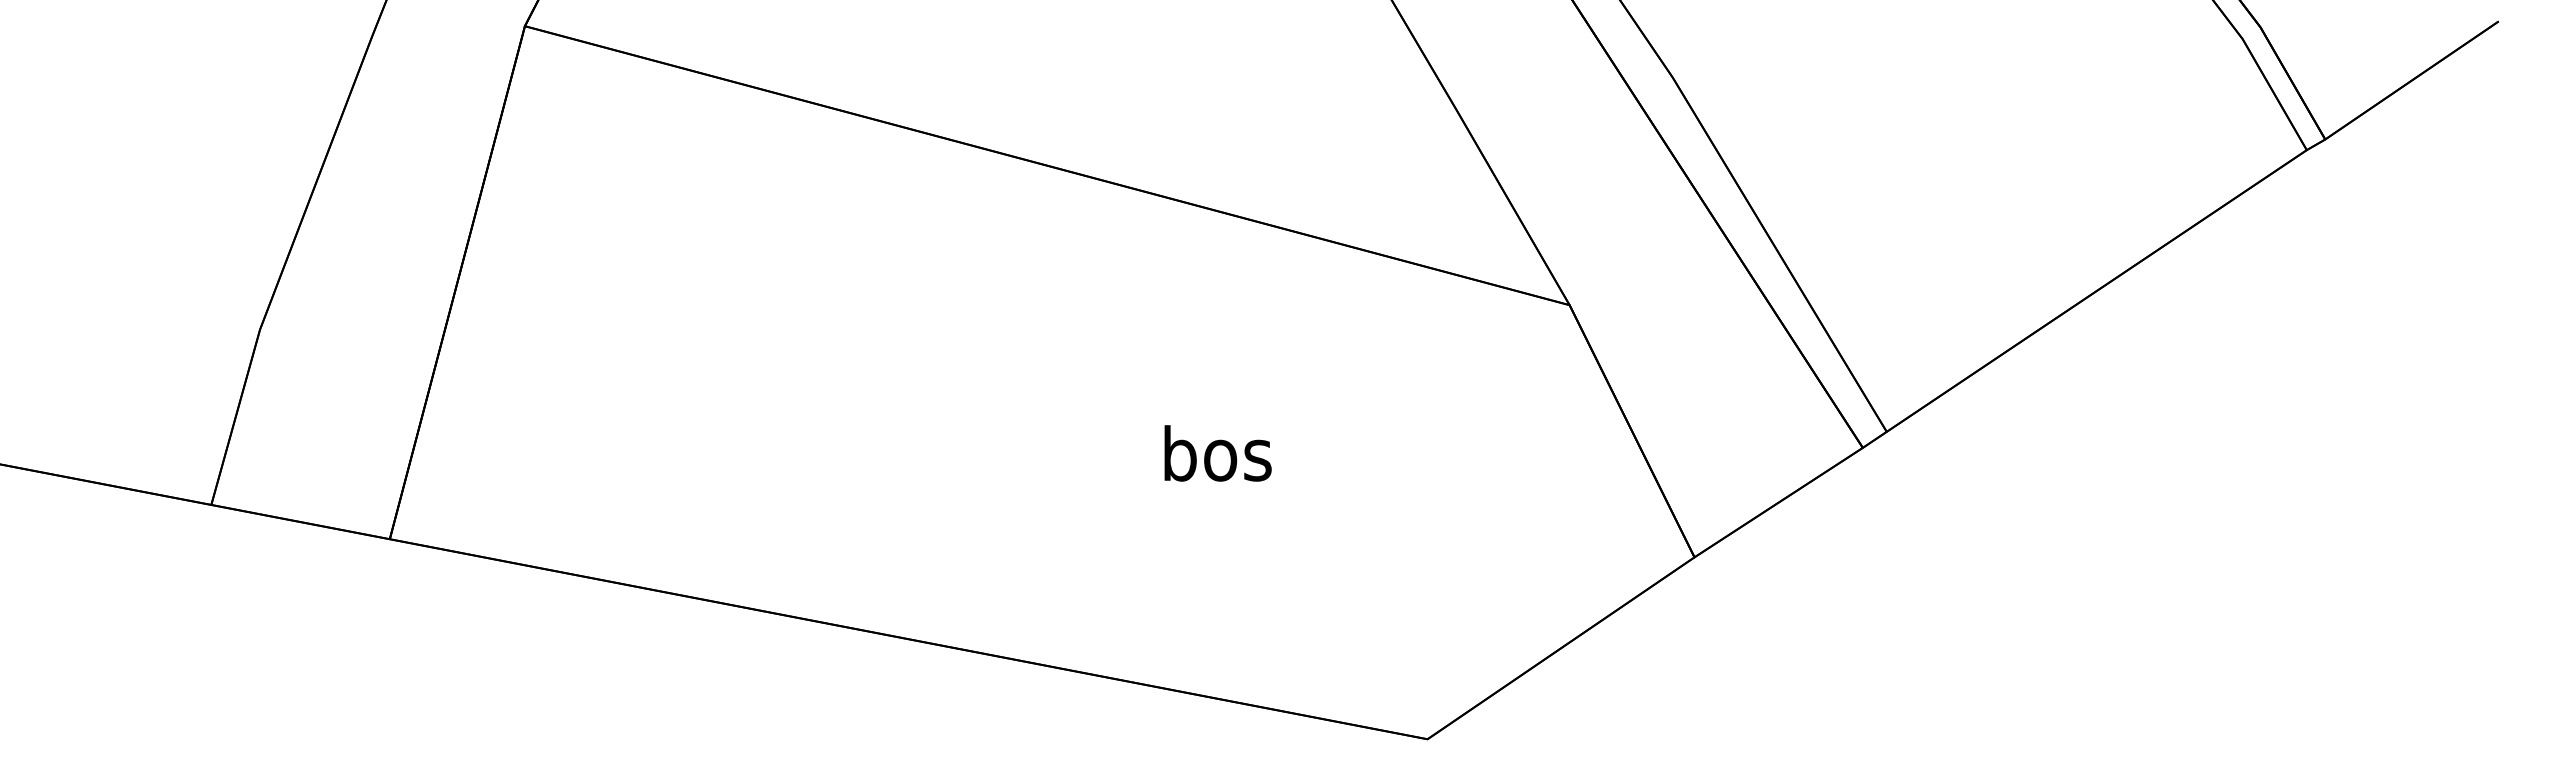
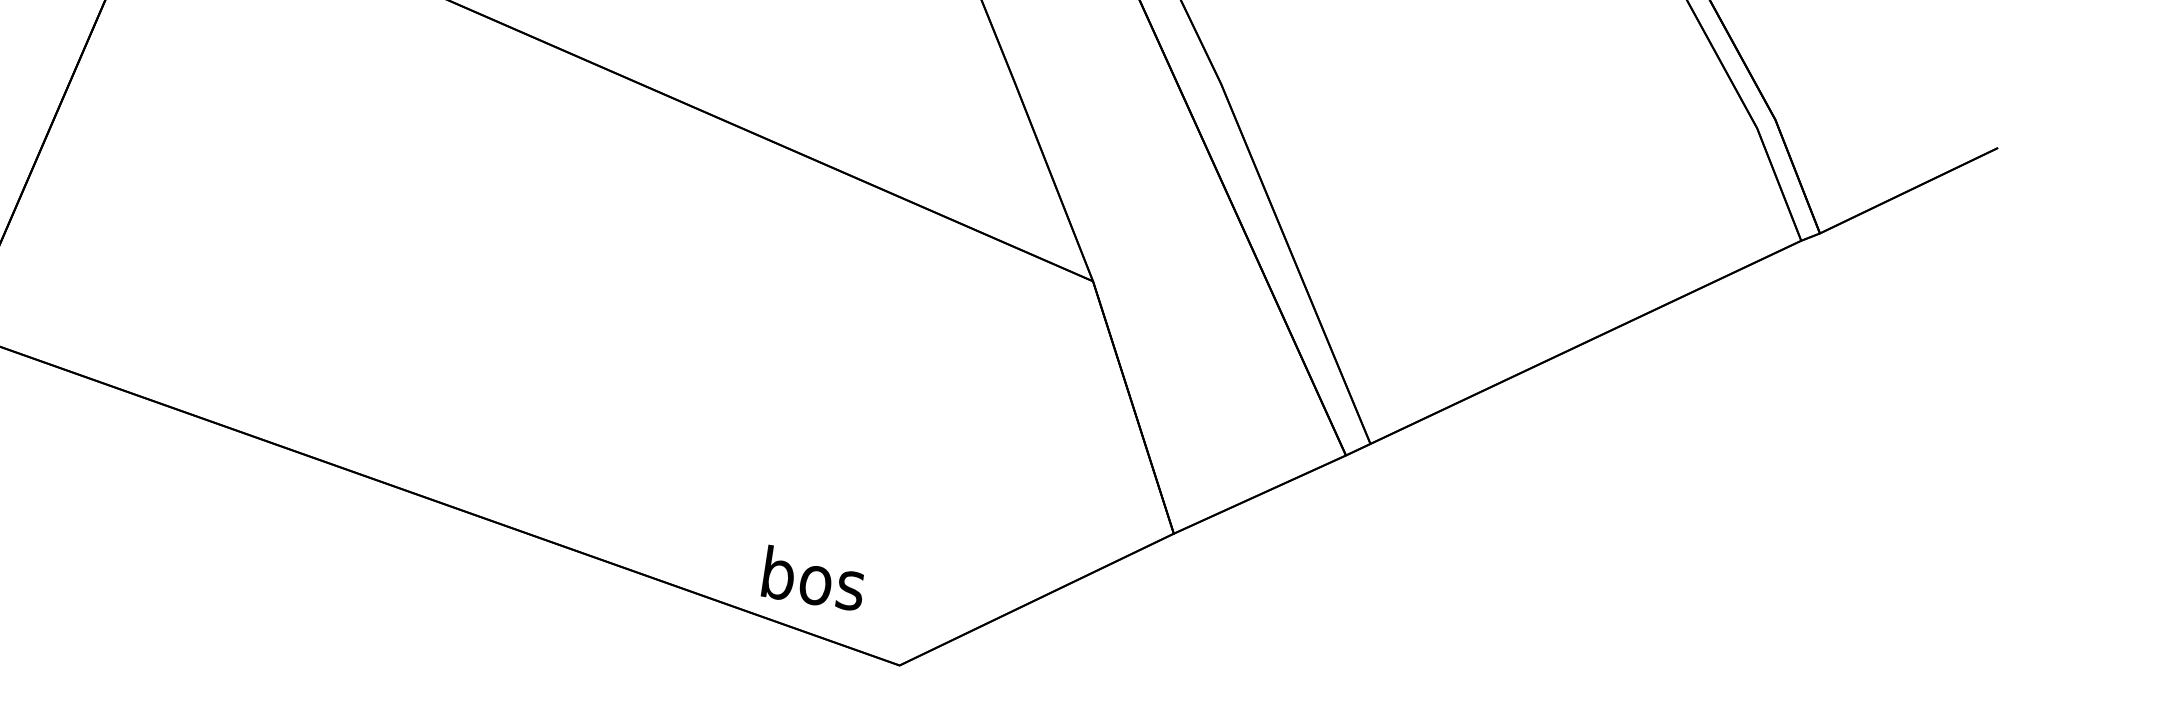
text: (1217, 453) -> (813, 578), moved

